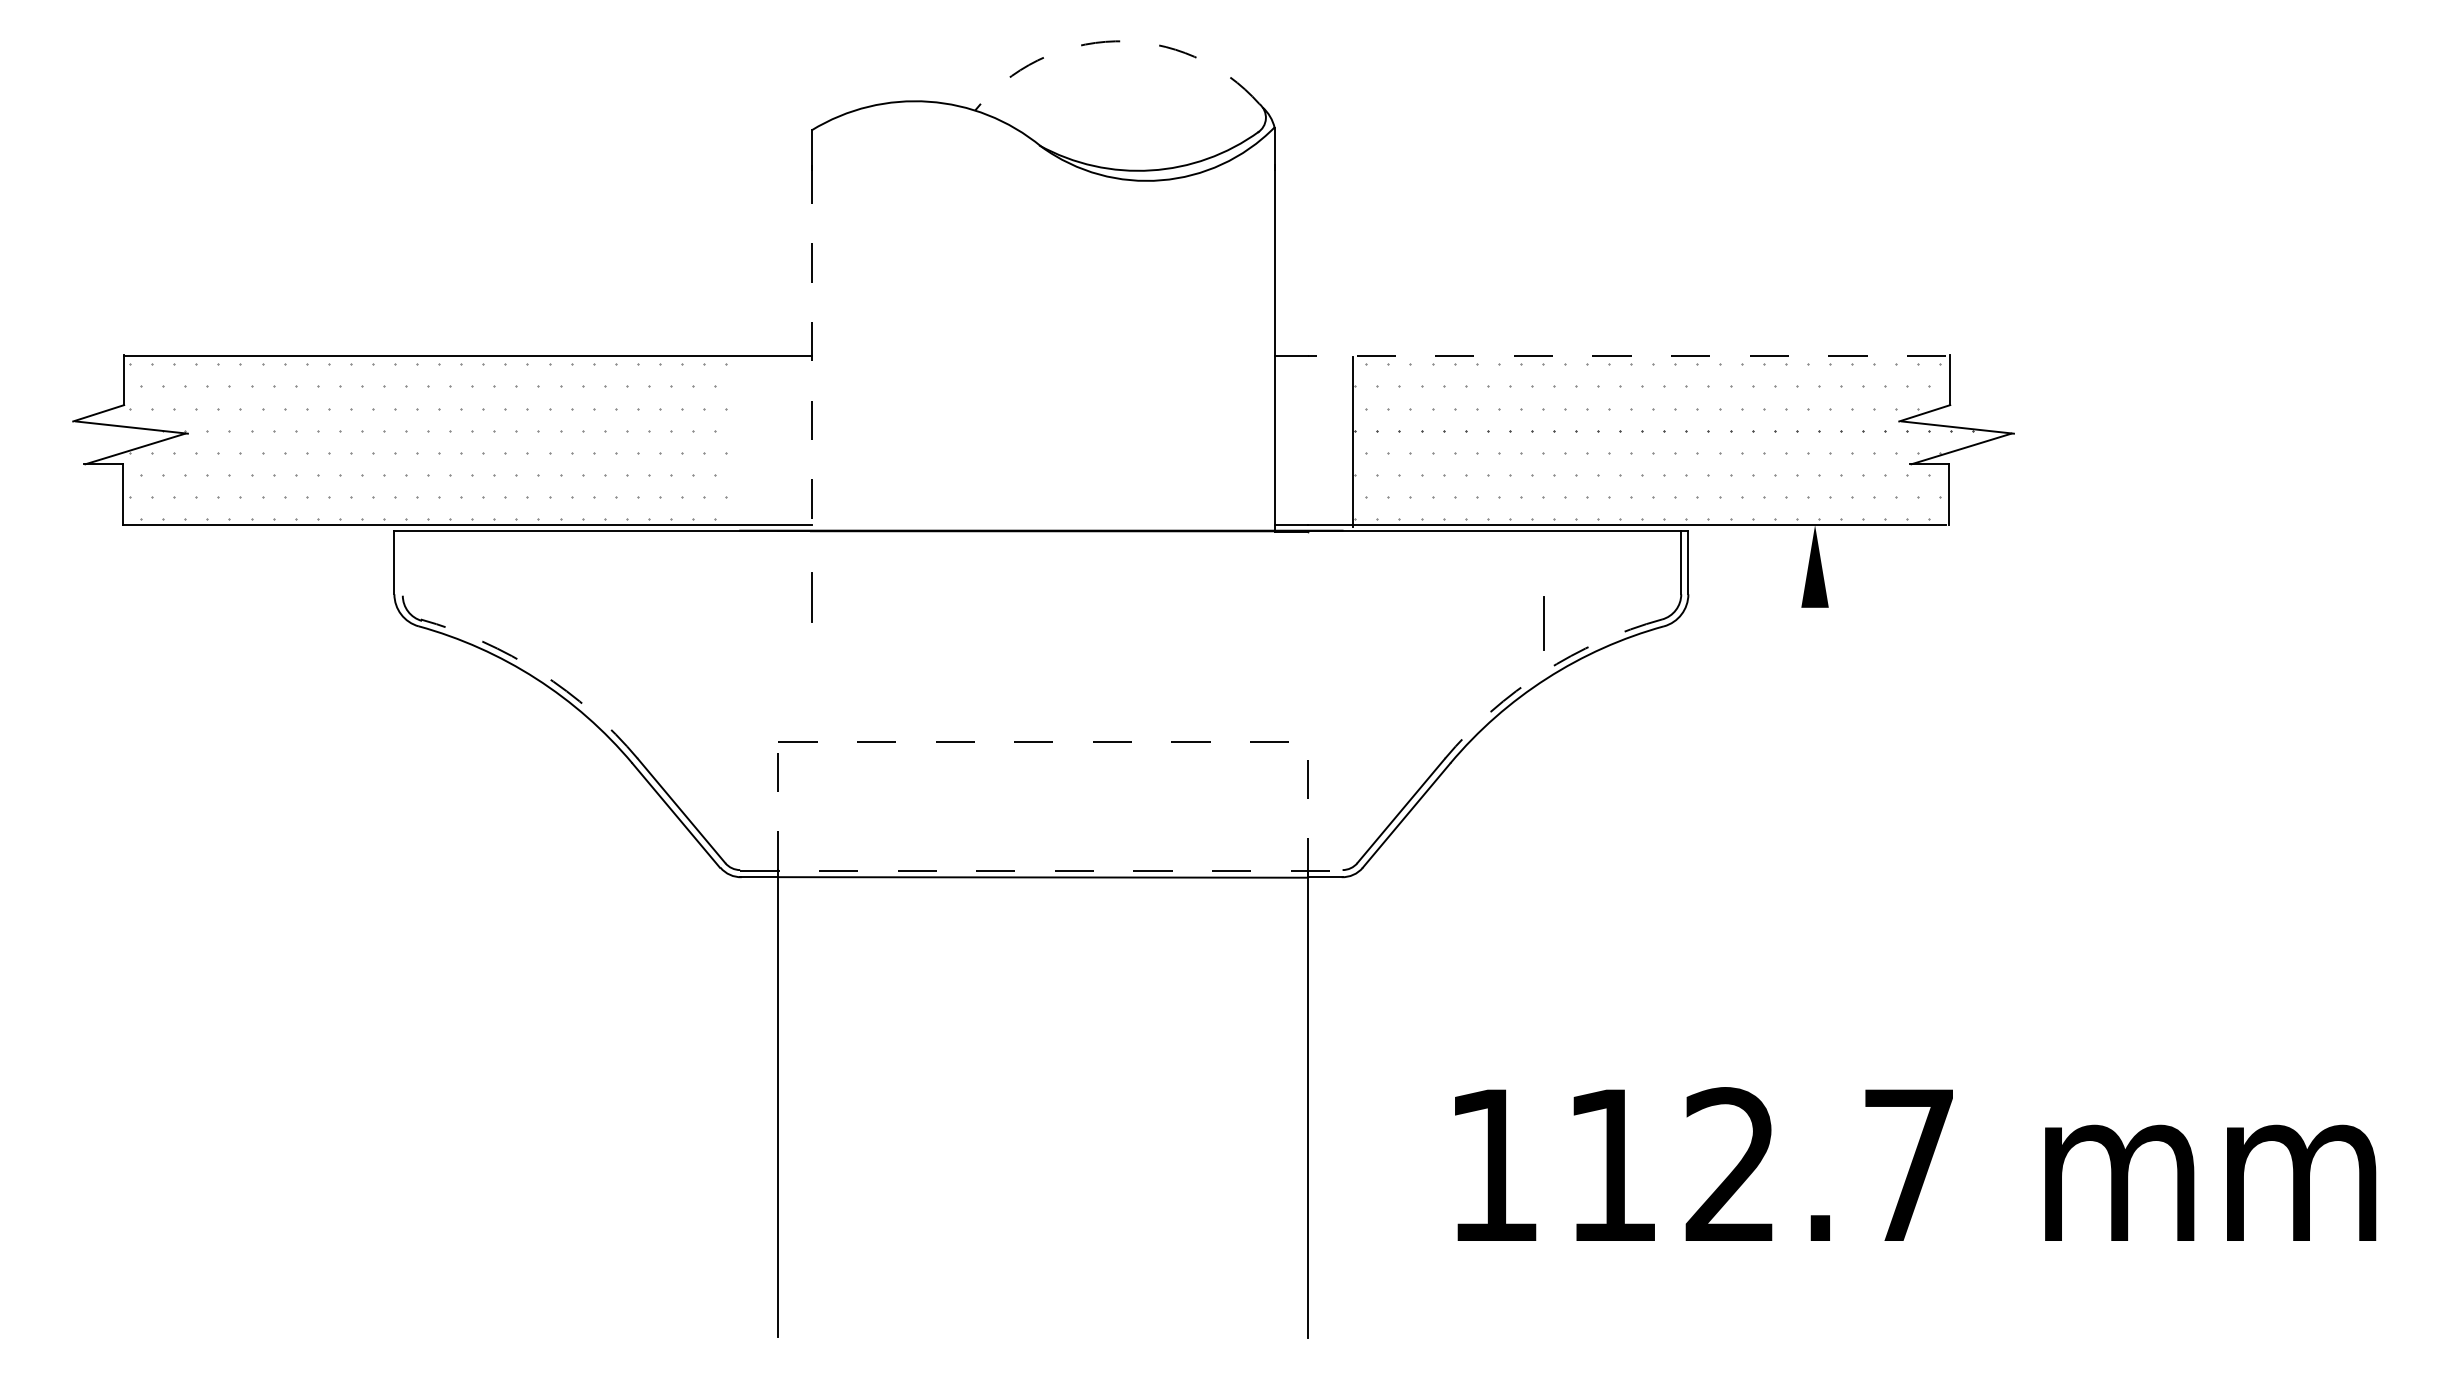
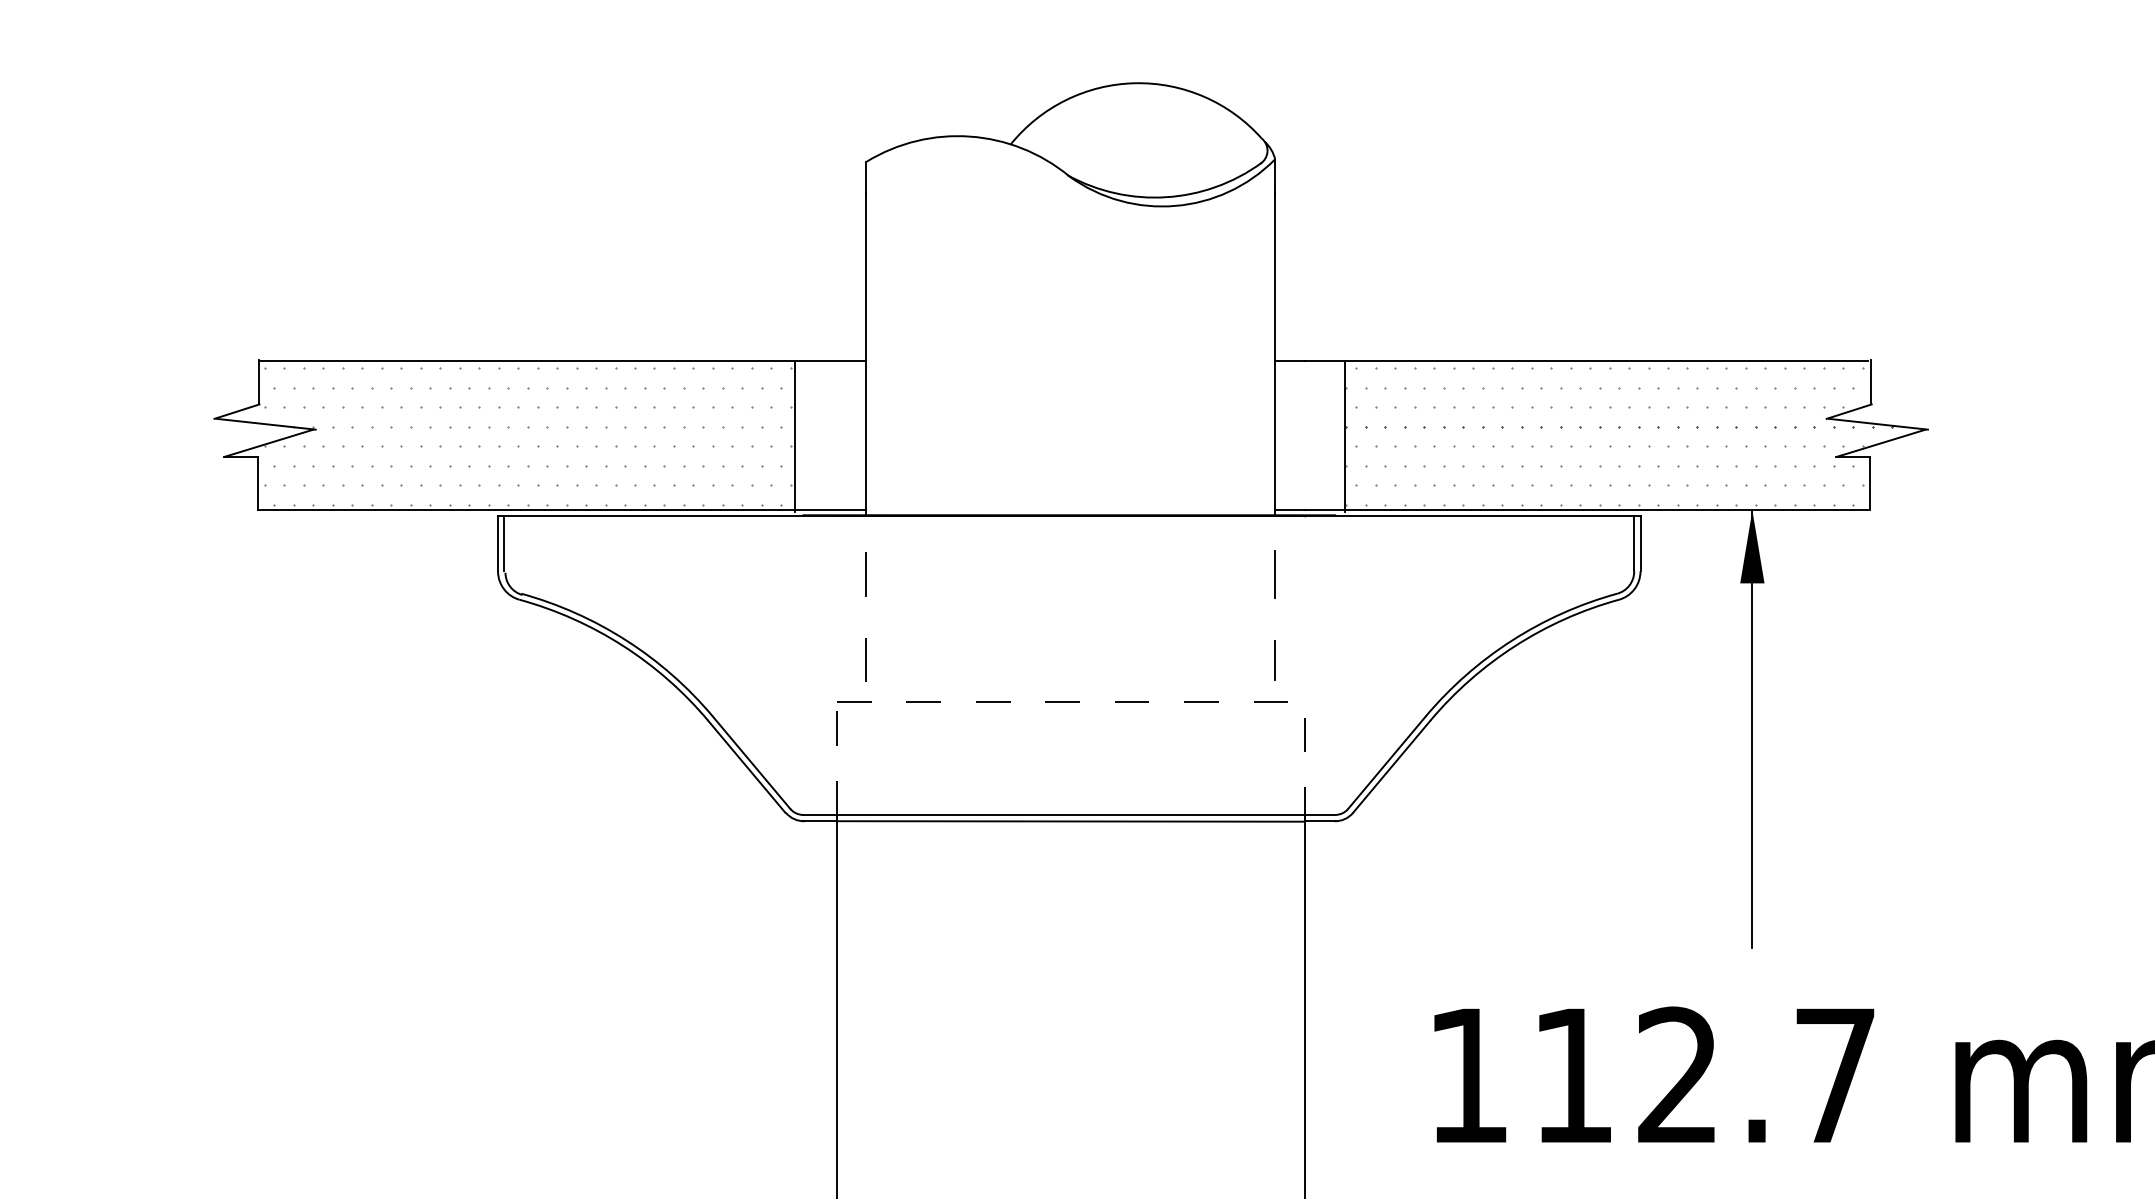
arc: (1115, 41) -> (1134, 83), dashed -> solid
line: (811, 348) -> (866, 354), dashed -> solid
line: (1626, 356) -> (1585, 361), dashed -> solid
line: (730, 441) -> (794, 436), added
line: (401, 562) -> (504, 543), added
line: (1543, 623) -> (1275, 574), moved
arc: (539, 672) -> (626, 640), dashed -> solid
arc: (1542, 672) -> (1511, 640), dashed -> solid
line: (811, 694) -> (866, 659), added
line: (1274, 694) -> (1275, 659), added
line: (1815, 772) -> (1752, 728), added
line: (1041, 870) -> (1069, 815), dashed -> solid

